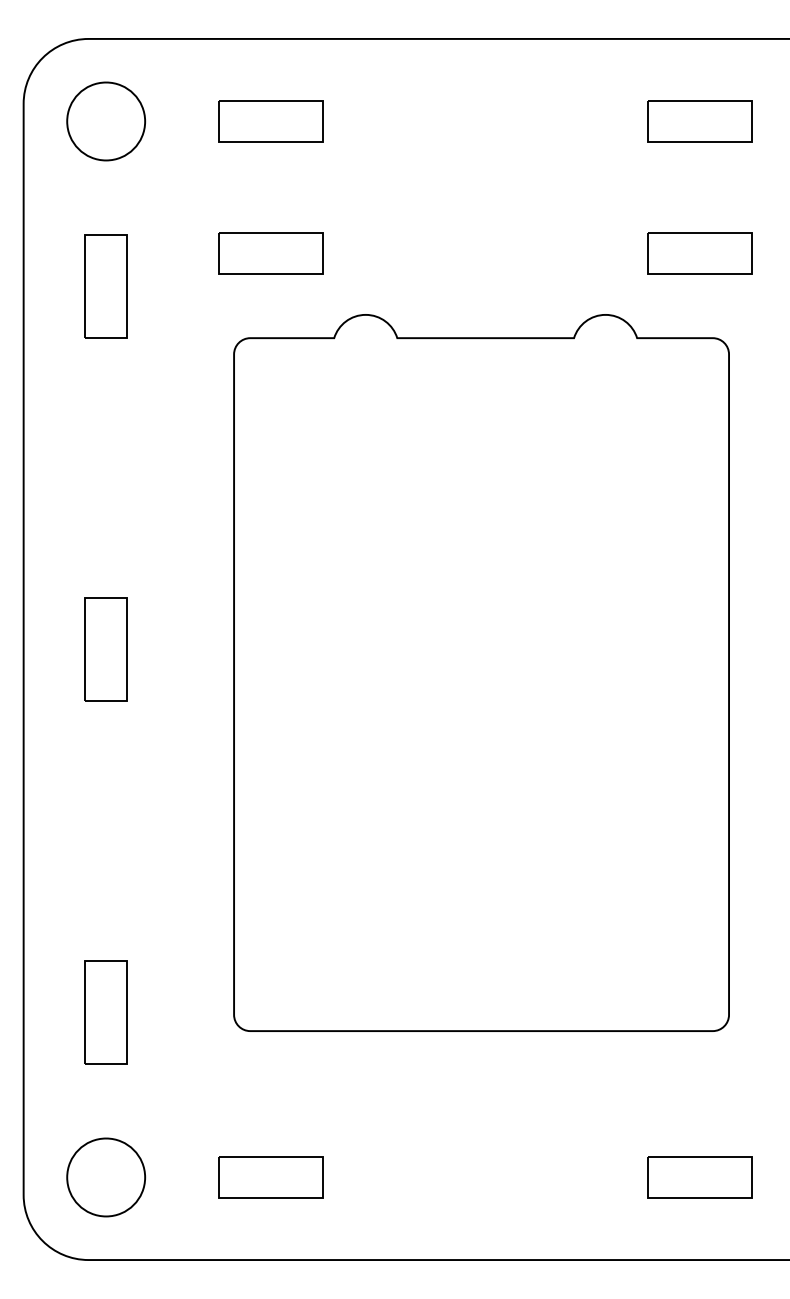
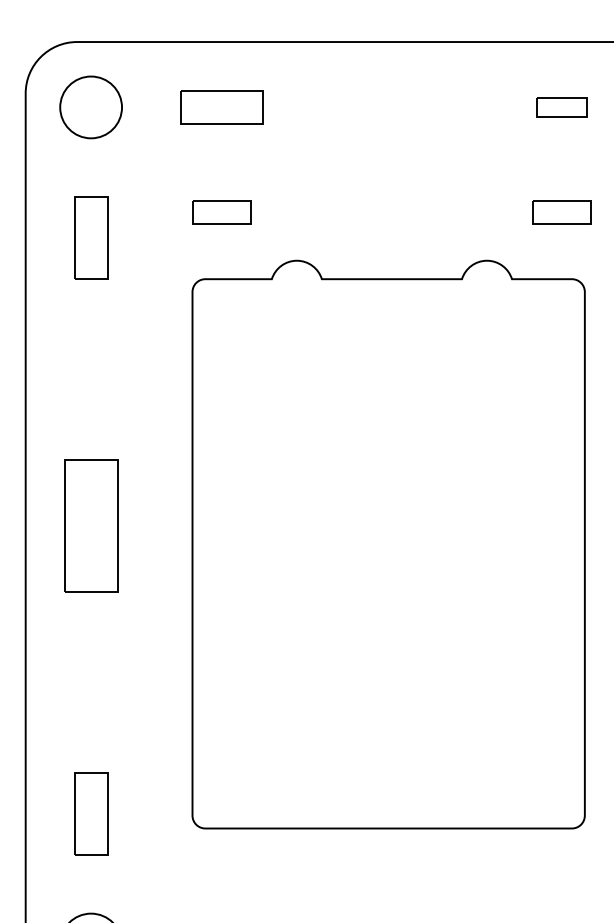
part: (699, 121) -> (561, 107), size x0.6
part: (270, 253) -> (221, 212), size x0.7
part: (699, 253) -> (561, 212), size x0.7
part: (105, 649) -> (90, 525), size x1.6

